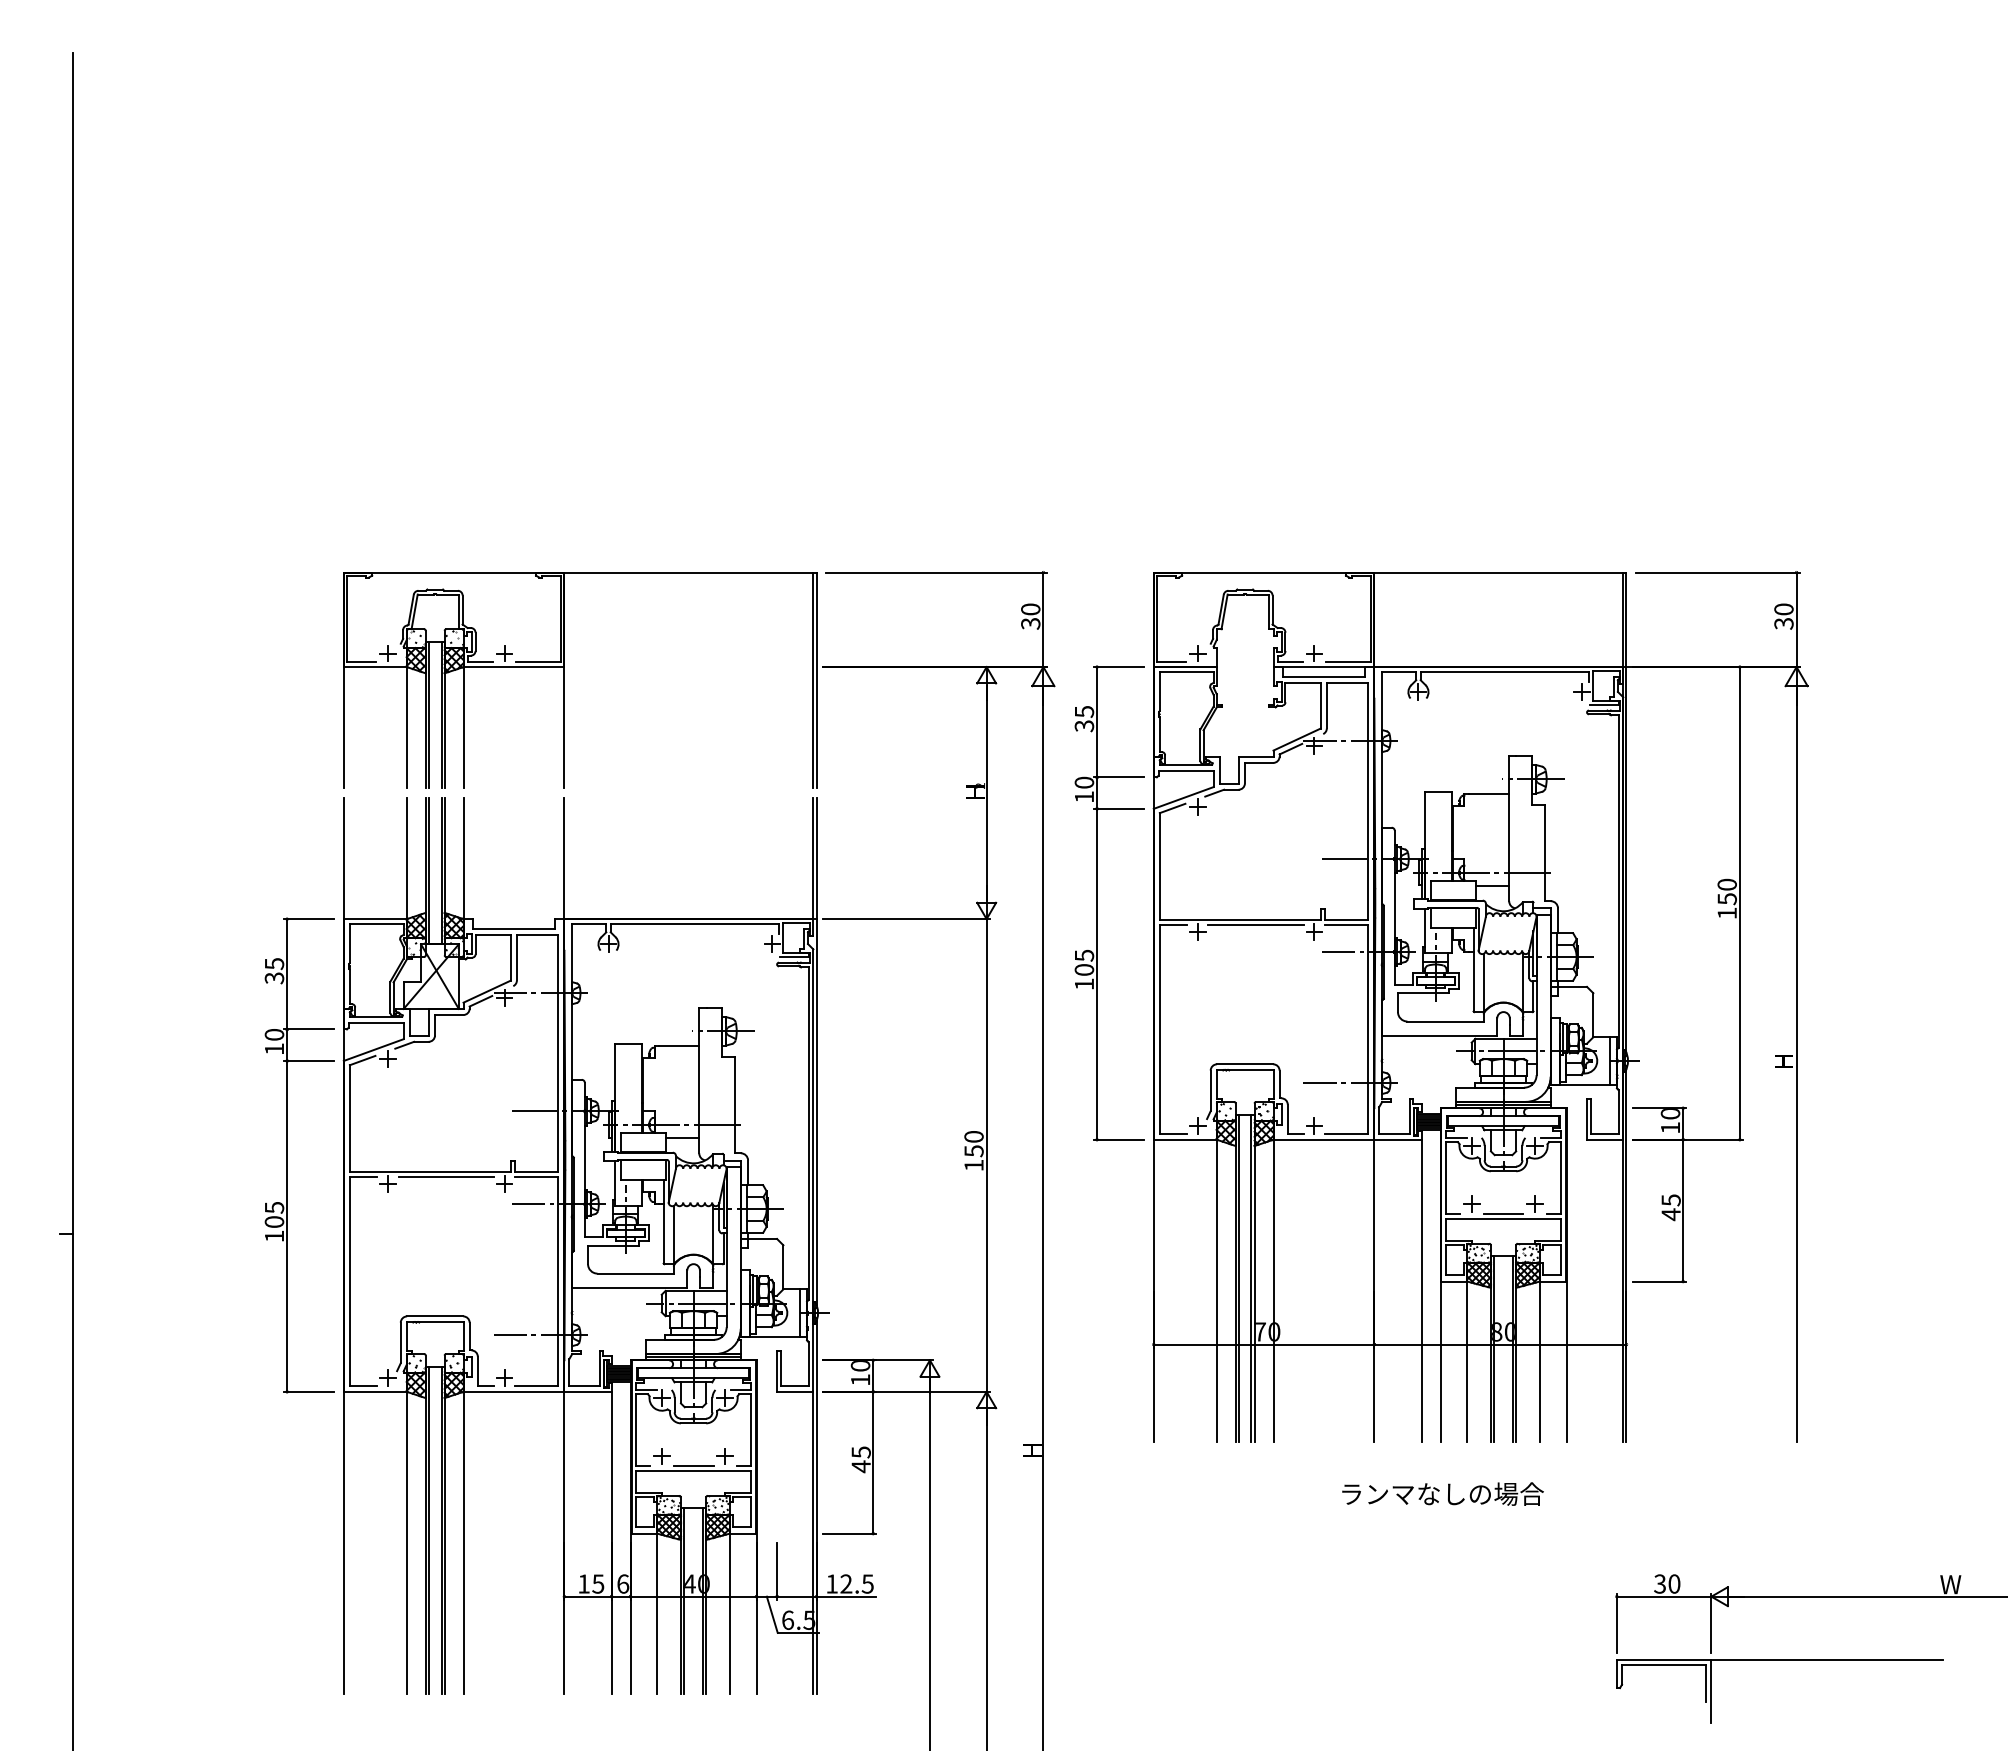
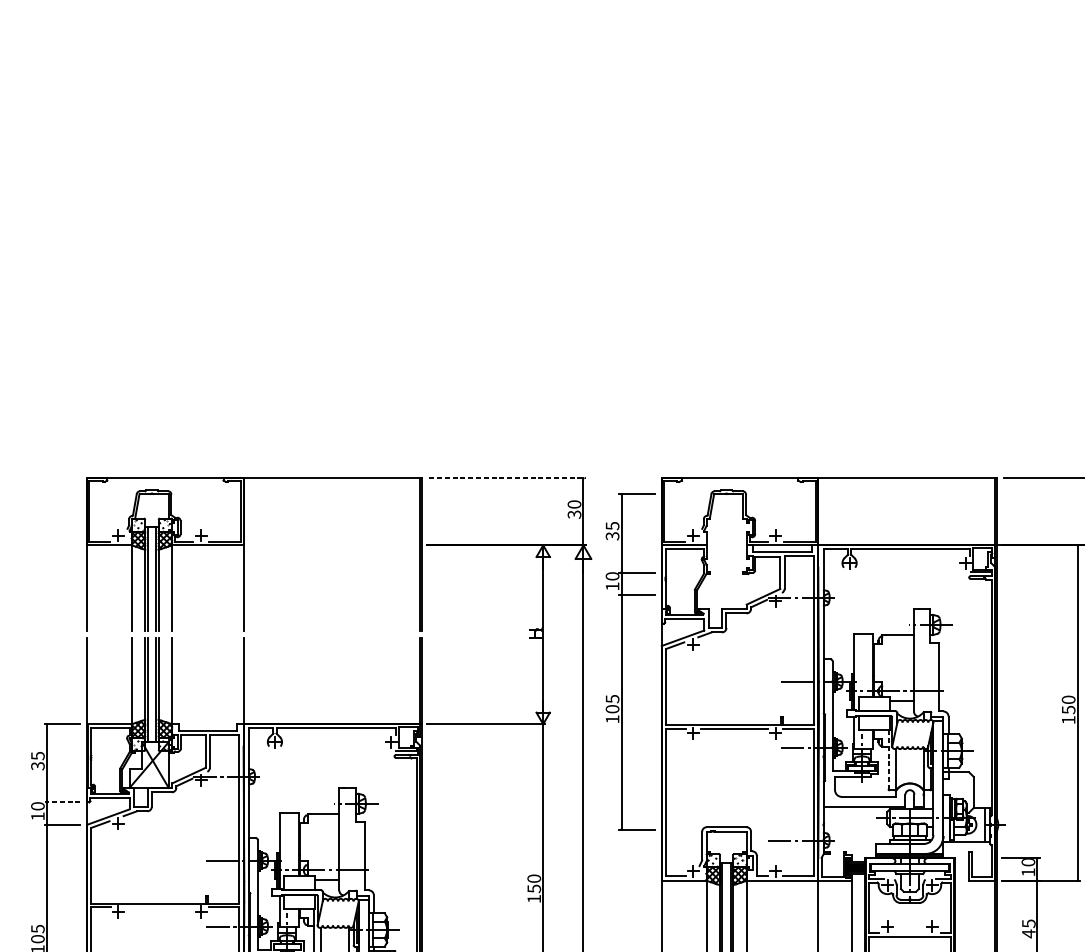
line: (936, 572) -> (507, 478), solid -> dashed
part: (1097, 903) -> (621, 662), moved
line: (1473, 969) -> (888, 759), solid -> dashed
line: (308, 1029) -> (62, 802), solid -> dashed
line: (445, 1177) -> (159, 907), removed
line: (1503, 1213) -> (909, 933), removed

